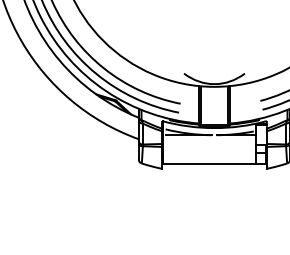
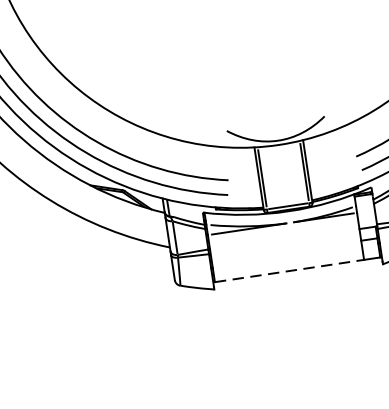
line: (209, 164) -> (289, 271), solid -> dashed

